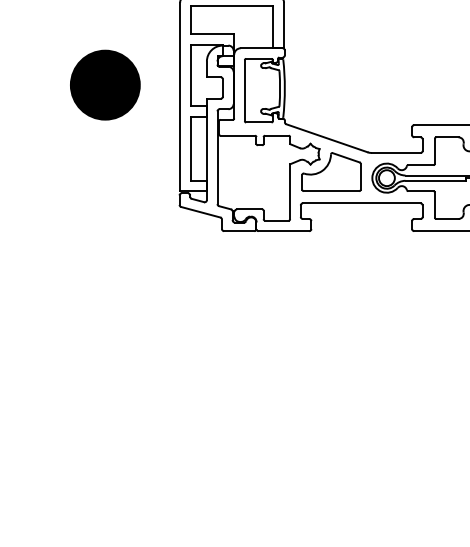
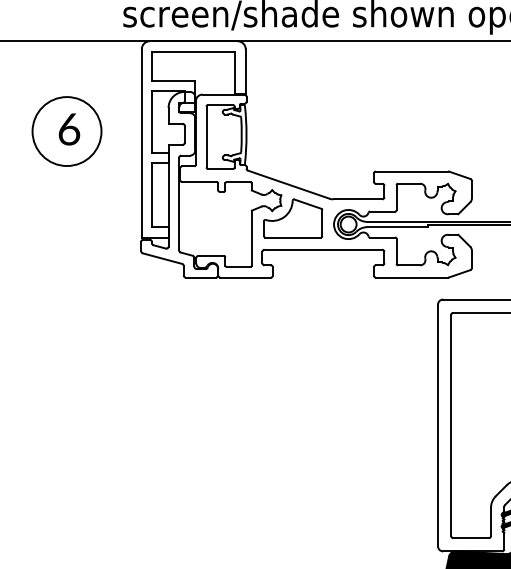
fill: (104, 85) -> (66, 131), removed

